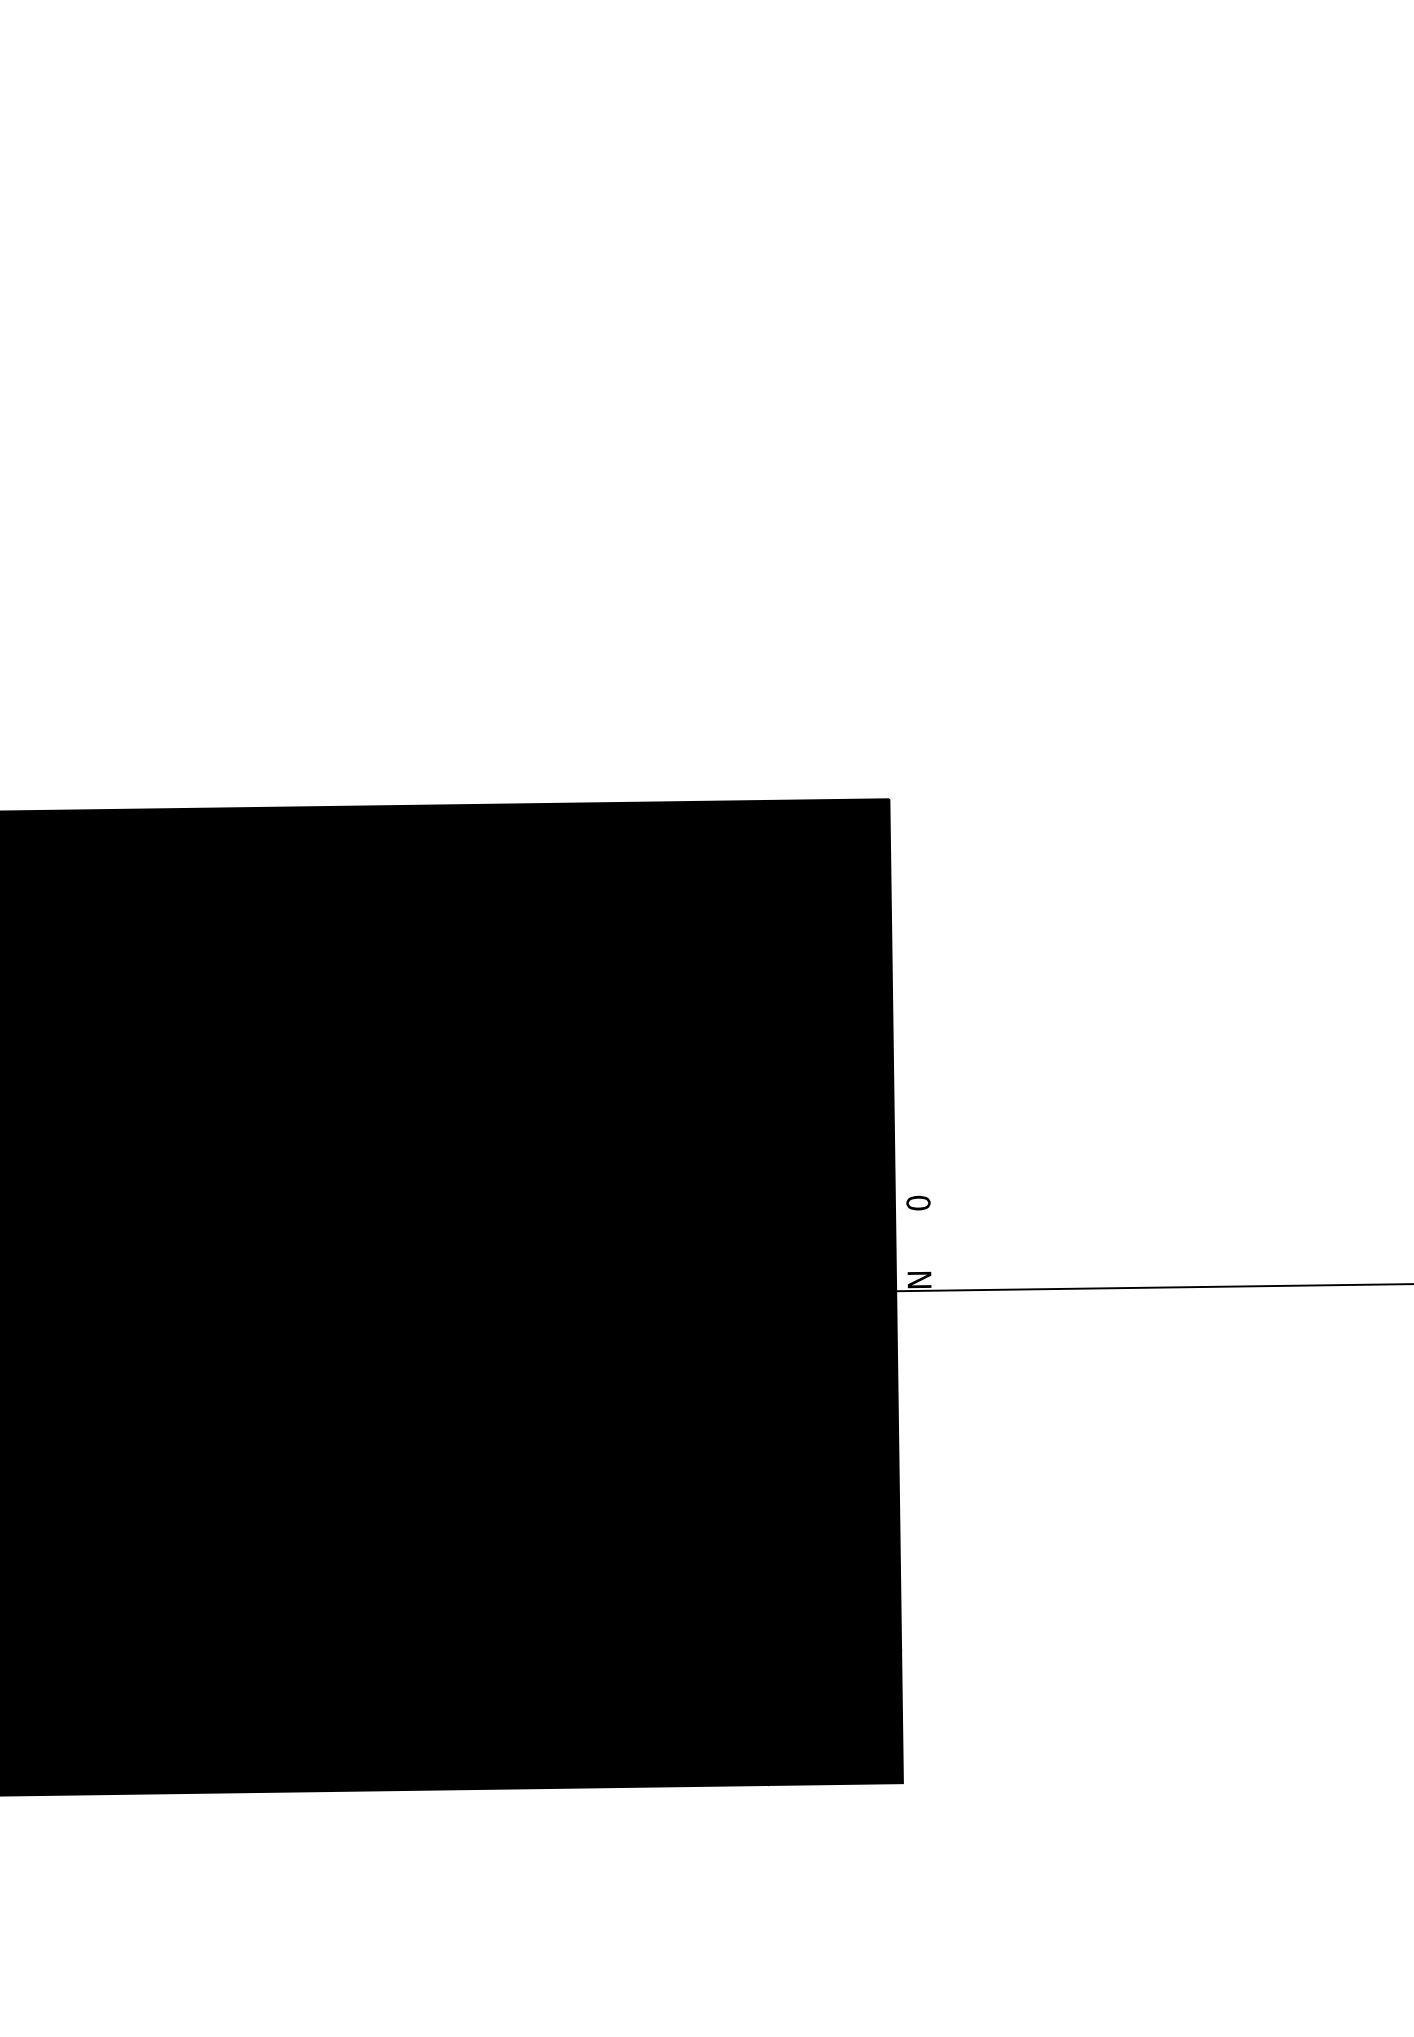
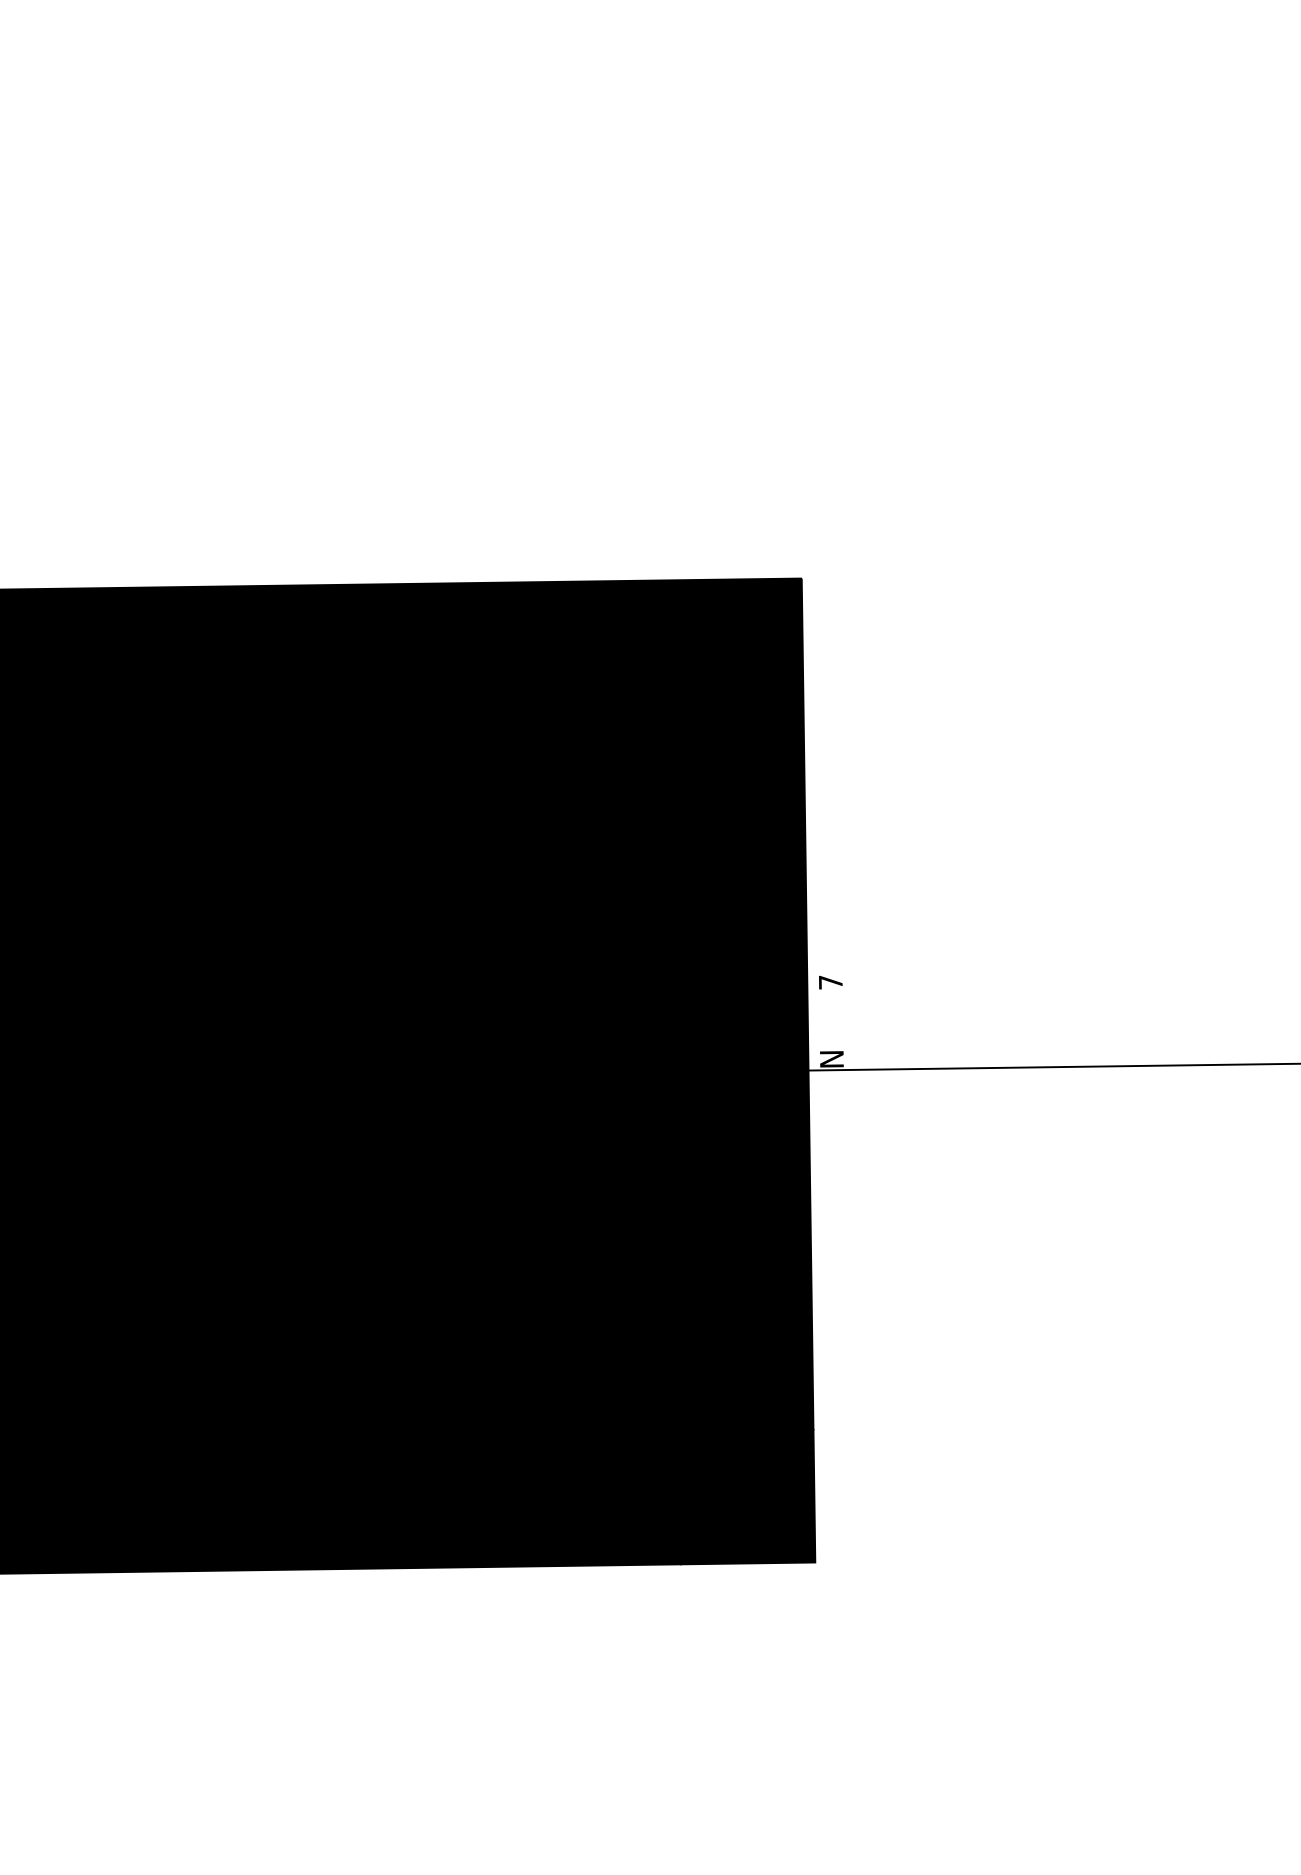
text: (918, 1202) -> (830, 981), 0 -> 7

